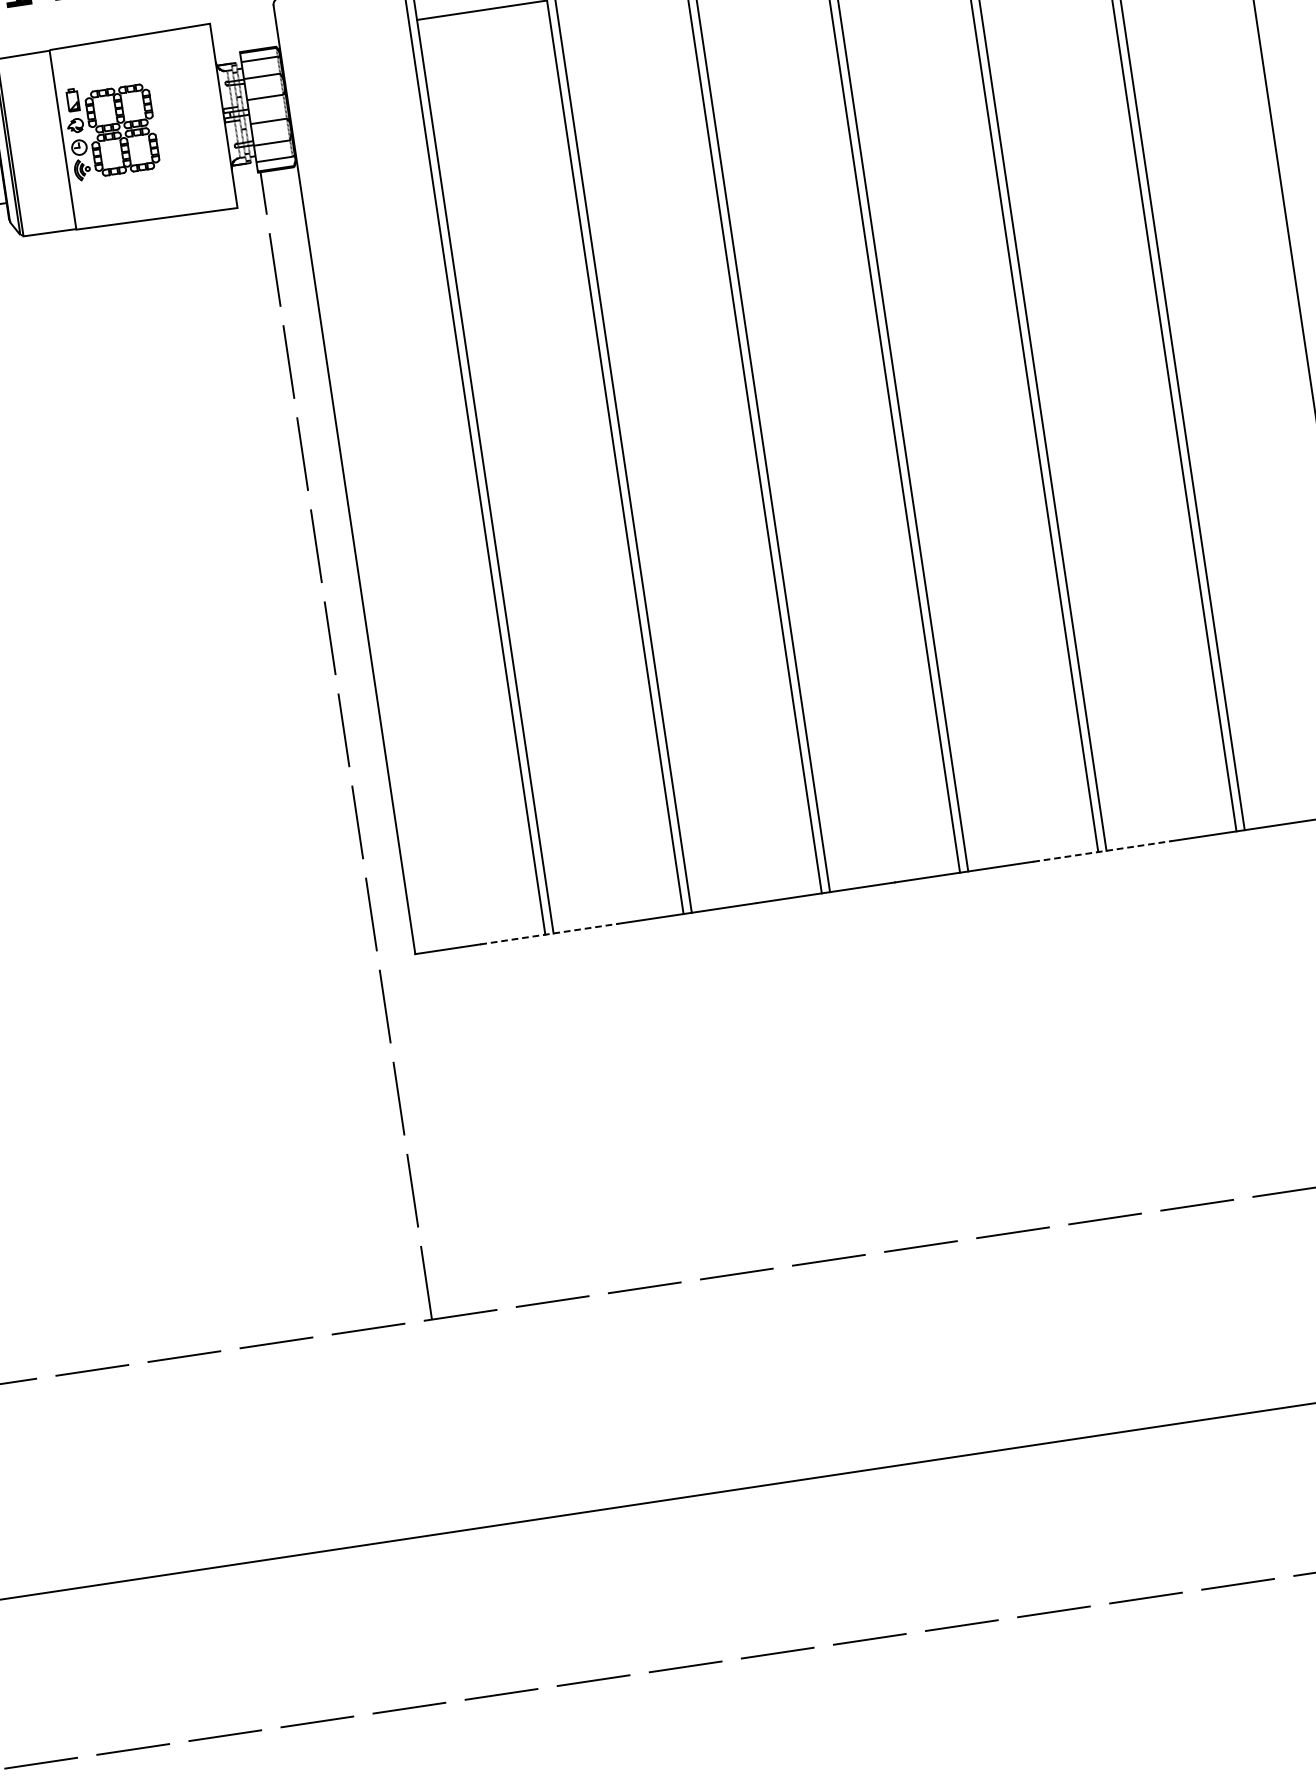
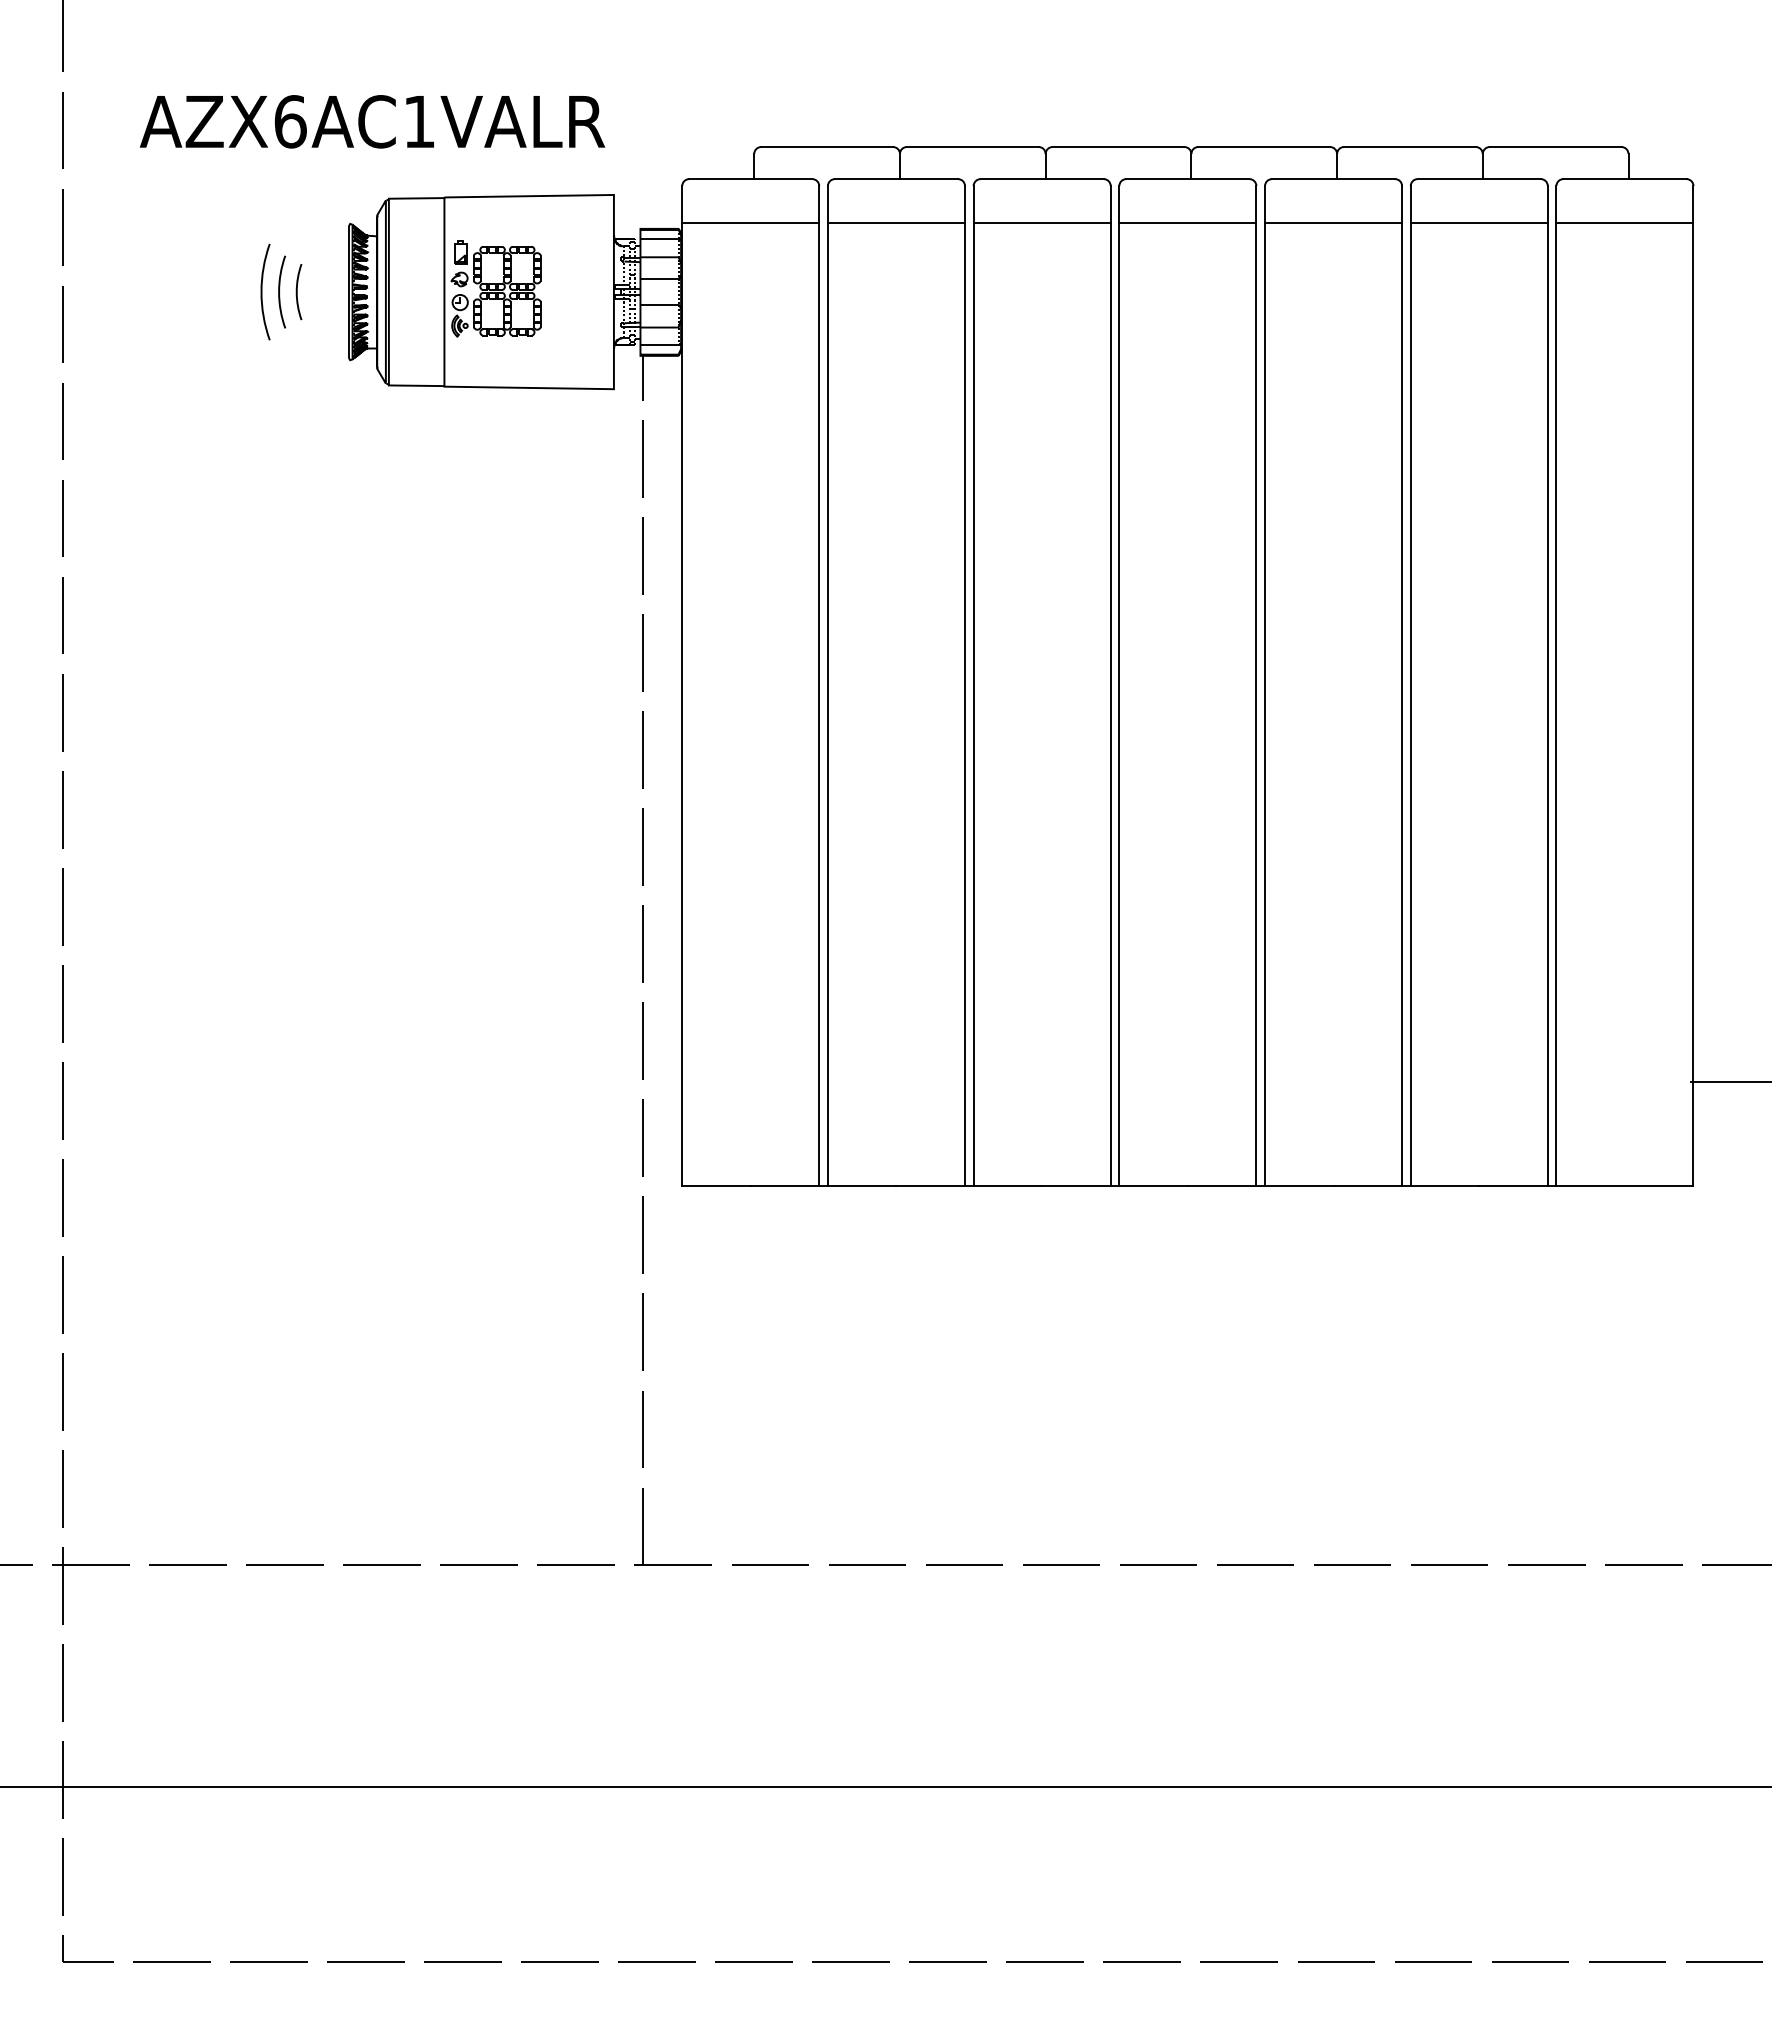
line: (343, 30) -> (750, 222), added
line: (1102, 851) -> (1406, 1185), dashed -> solid
line: (549, 933) -> (823, 1185), dashed -> solid

